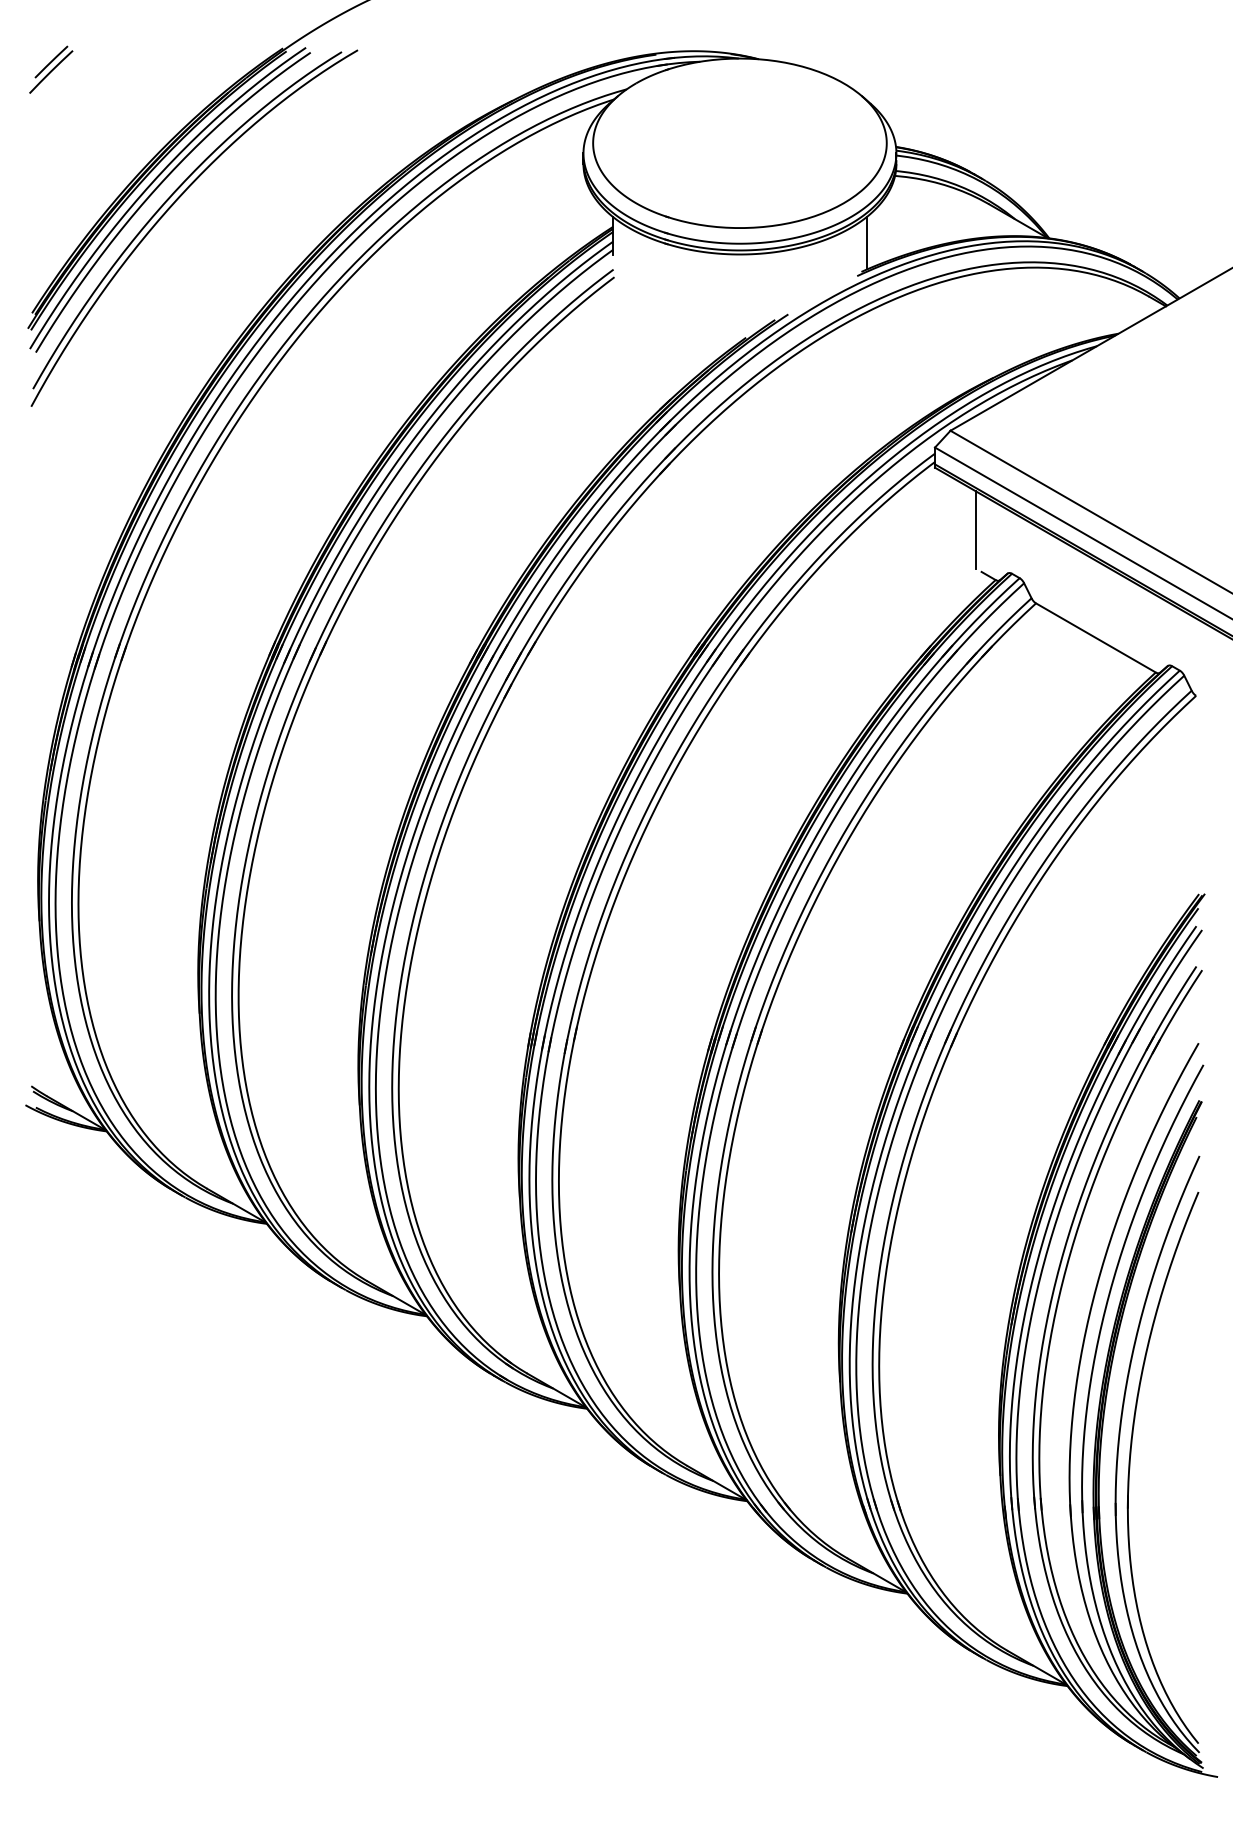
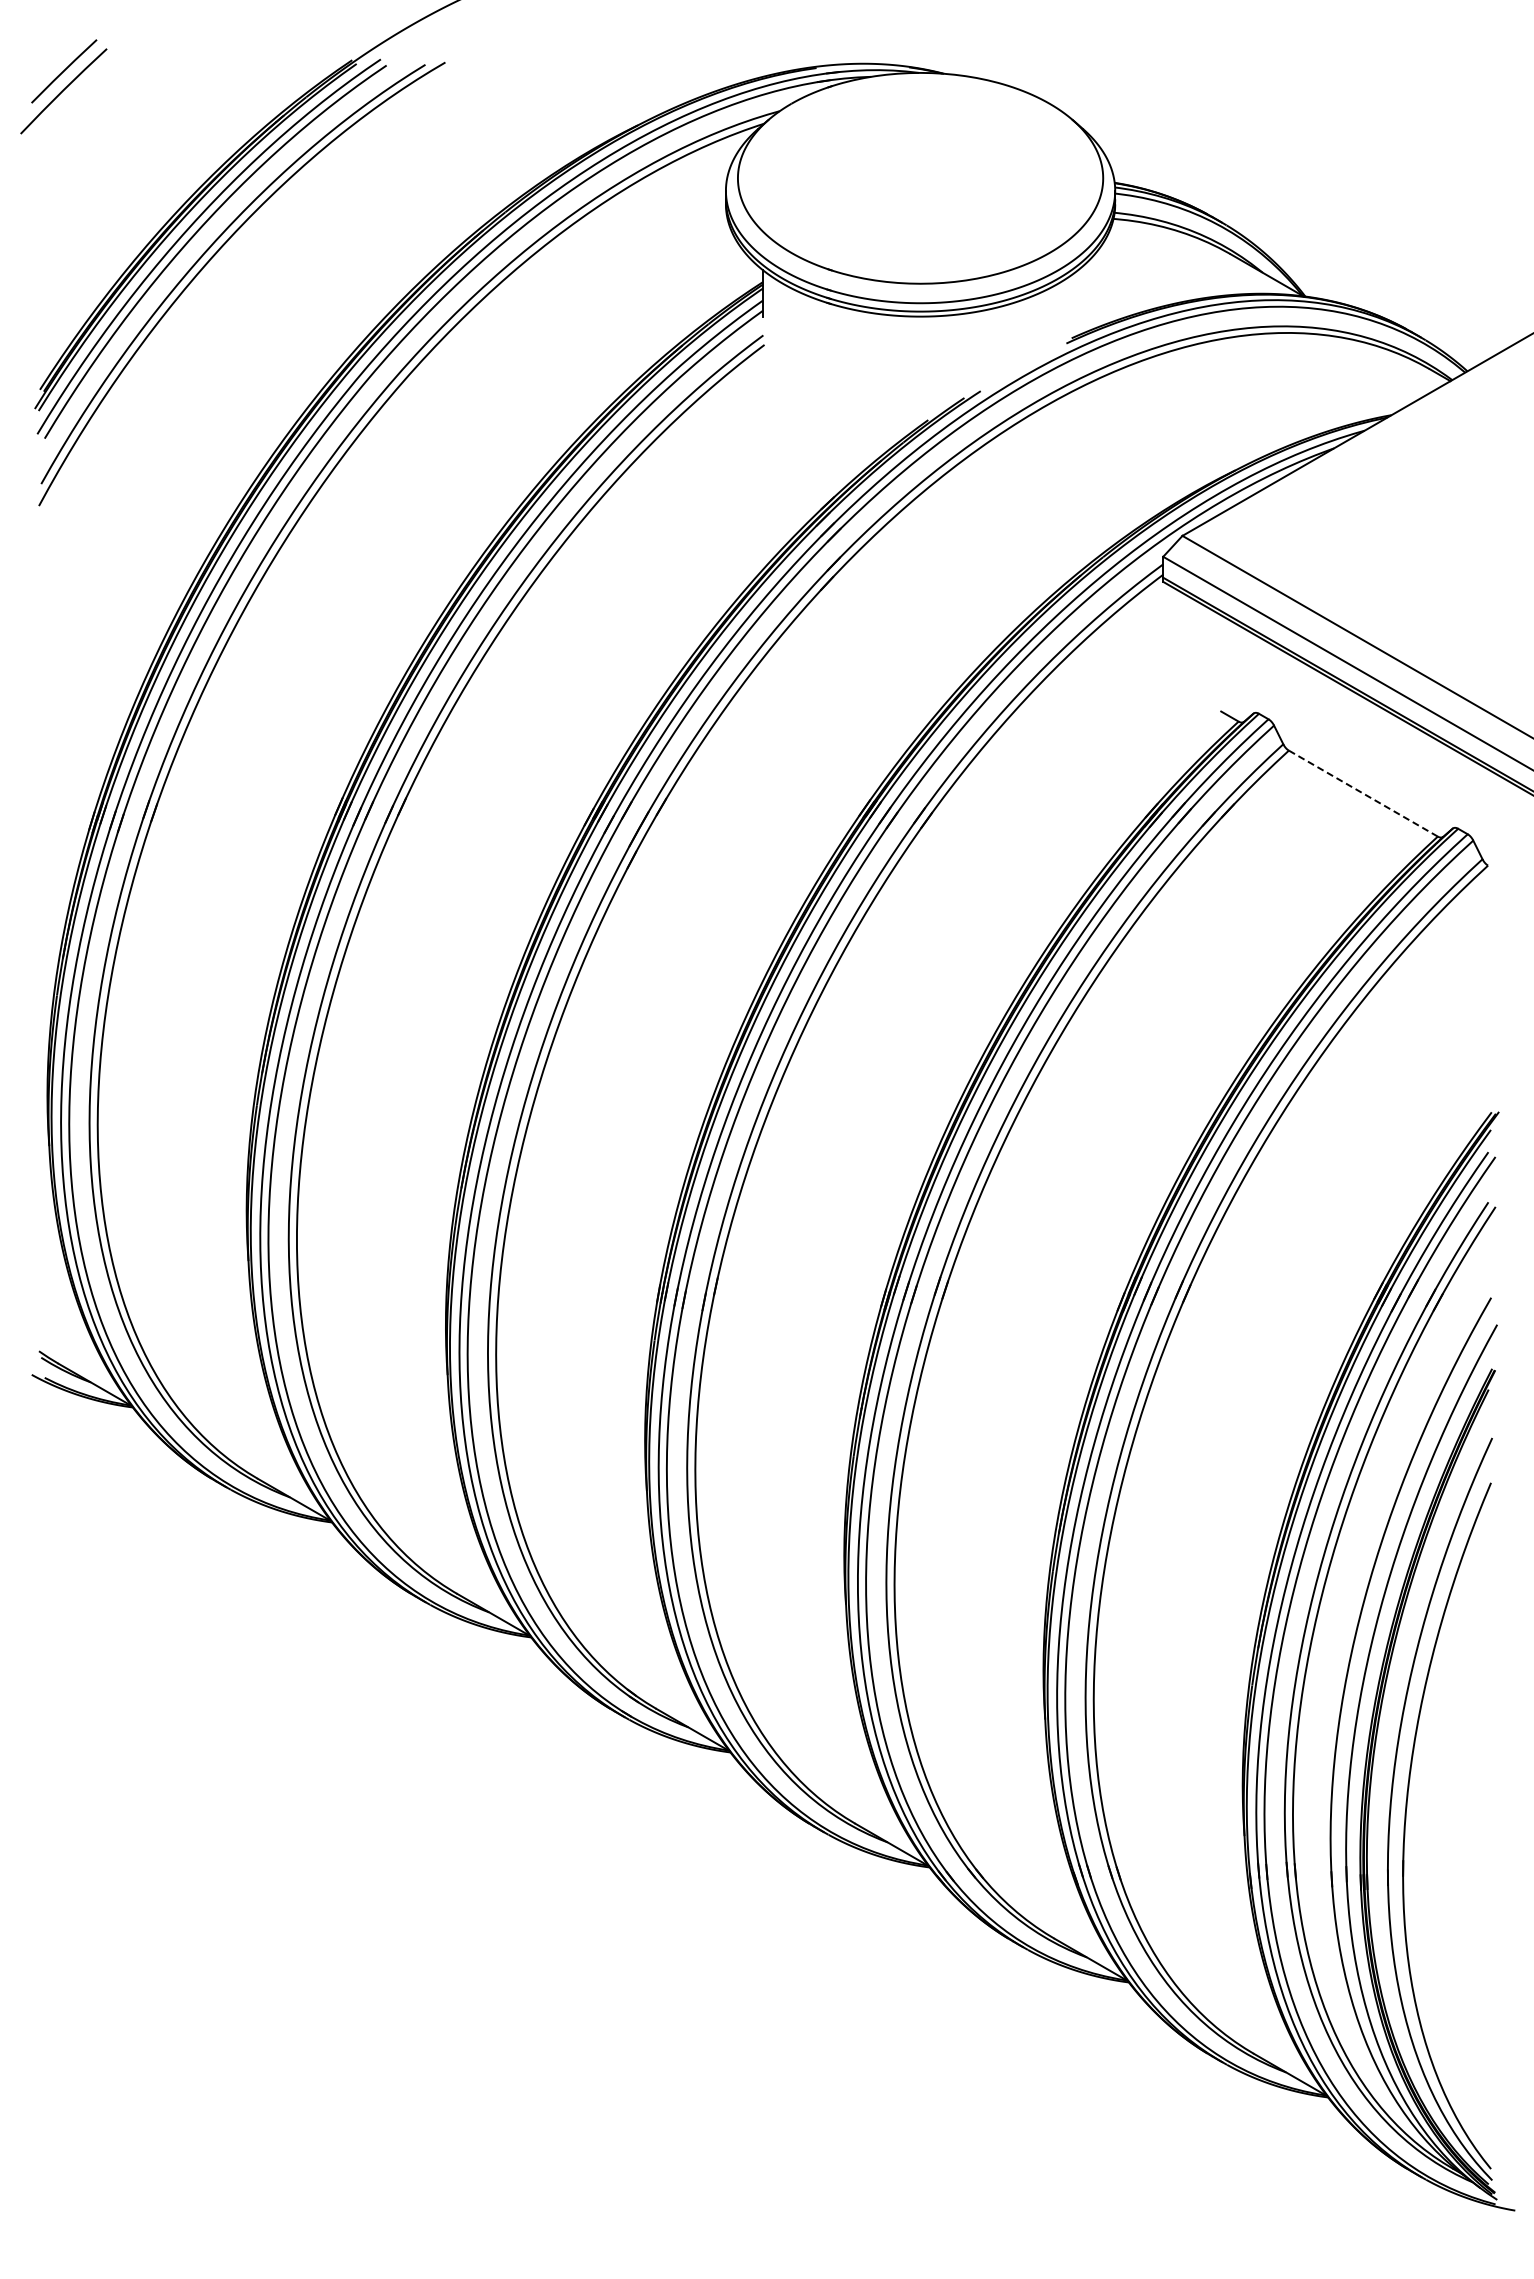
part: (50, 69) -> (63, 86), size x1.6
line: (866, 242) -> (1078, 301), removed
line: (975, 530) -> (1213, 659), removed
line: (1096, 637) -> (1363, 793), solid -> dashed

